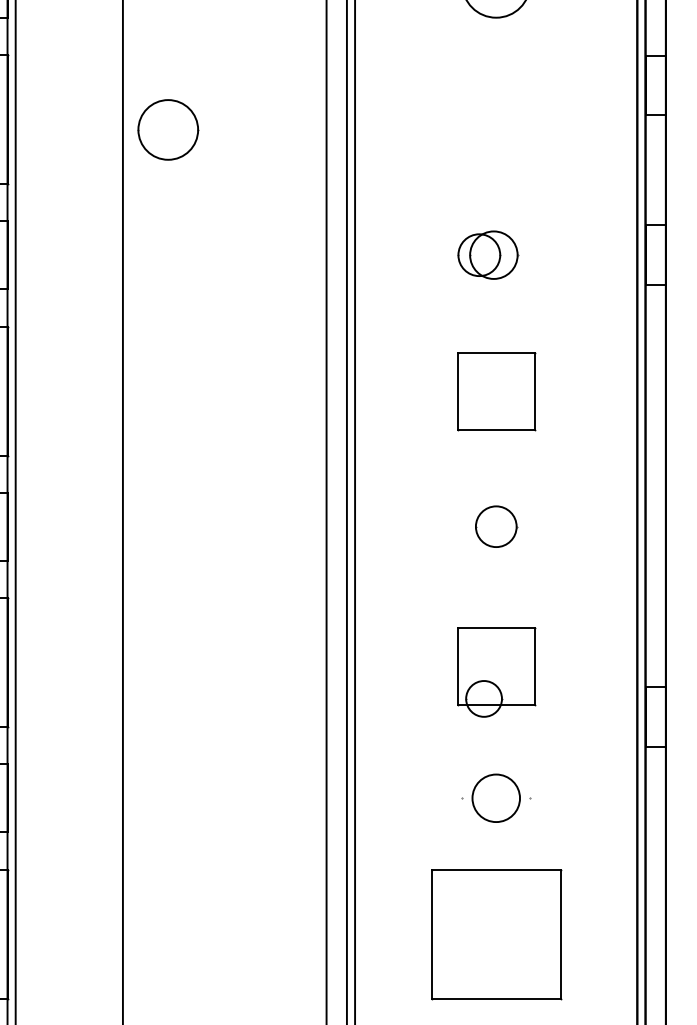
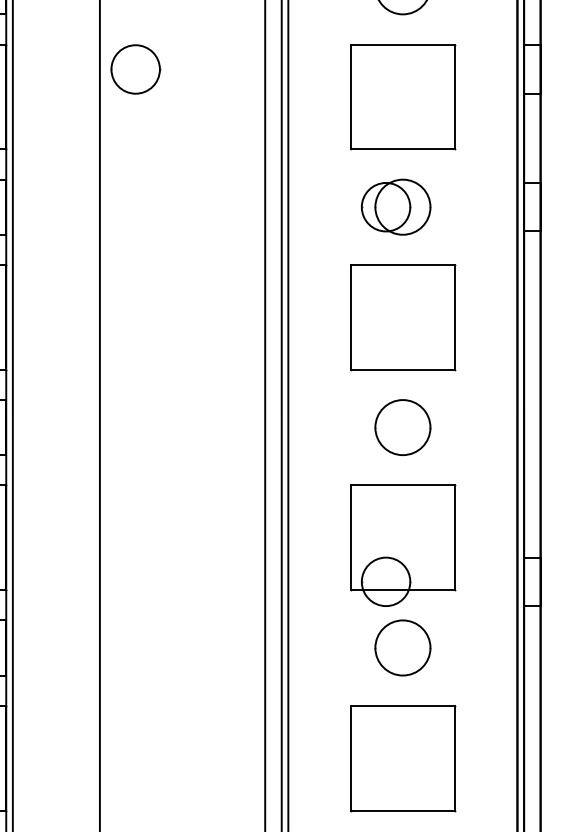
part: (496, 120) -> (403, 97), added
part: (168, 129) -> (135, 69), moved
part: (488, 254) -> (396, 206), size x1.43
part: (496, 391) -> (403, 317), size x1.67
circle: (495, 526) -> (402, 427), size x1.67
part: (496, 672) -> (403, 545), size x1.67
circle: (495, 797) -> (402, 647), size x1.43

